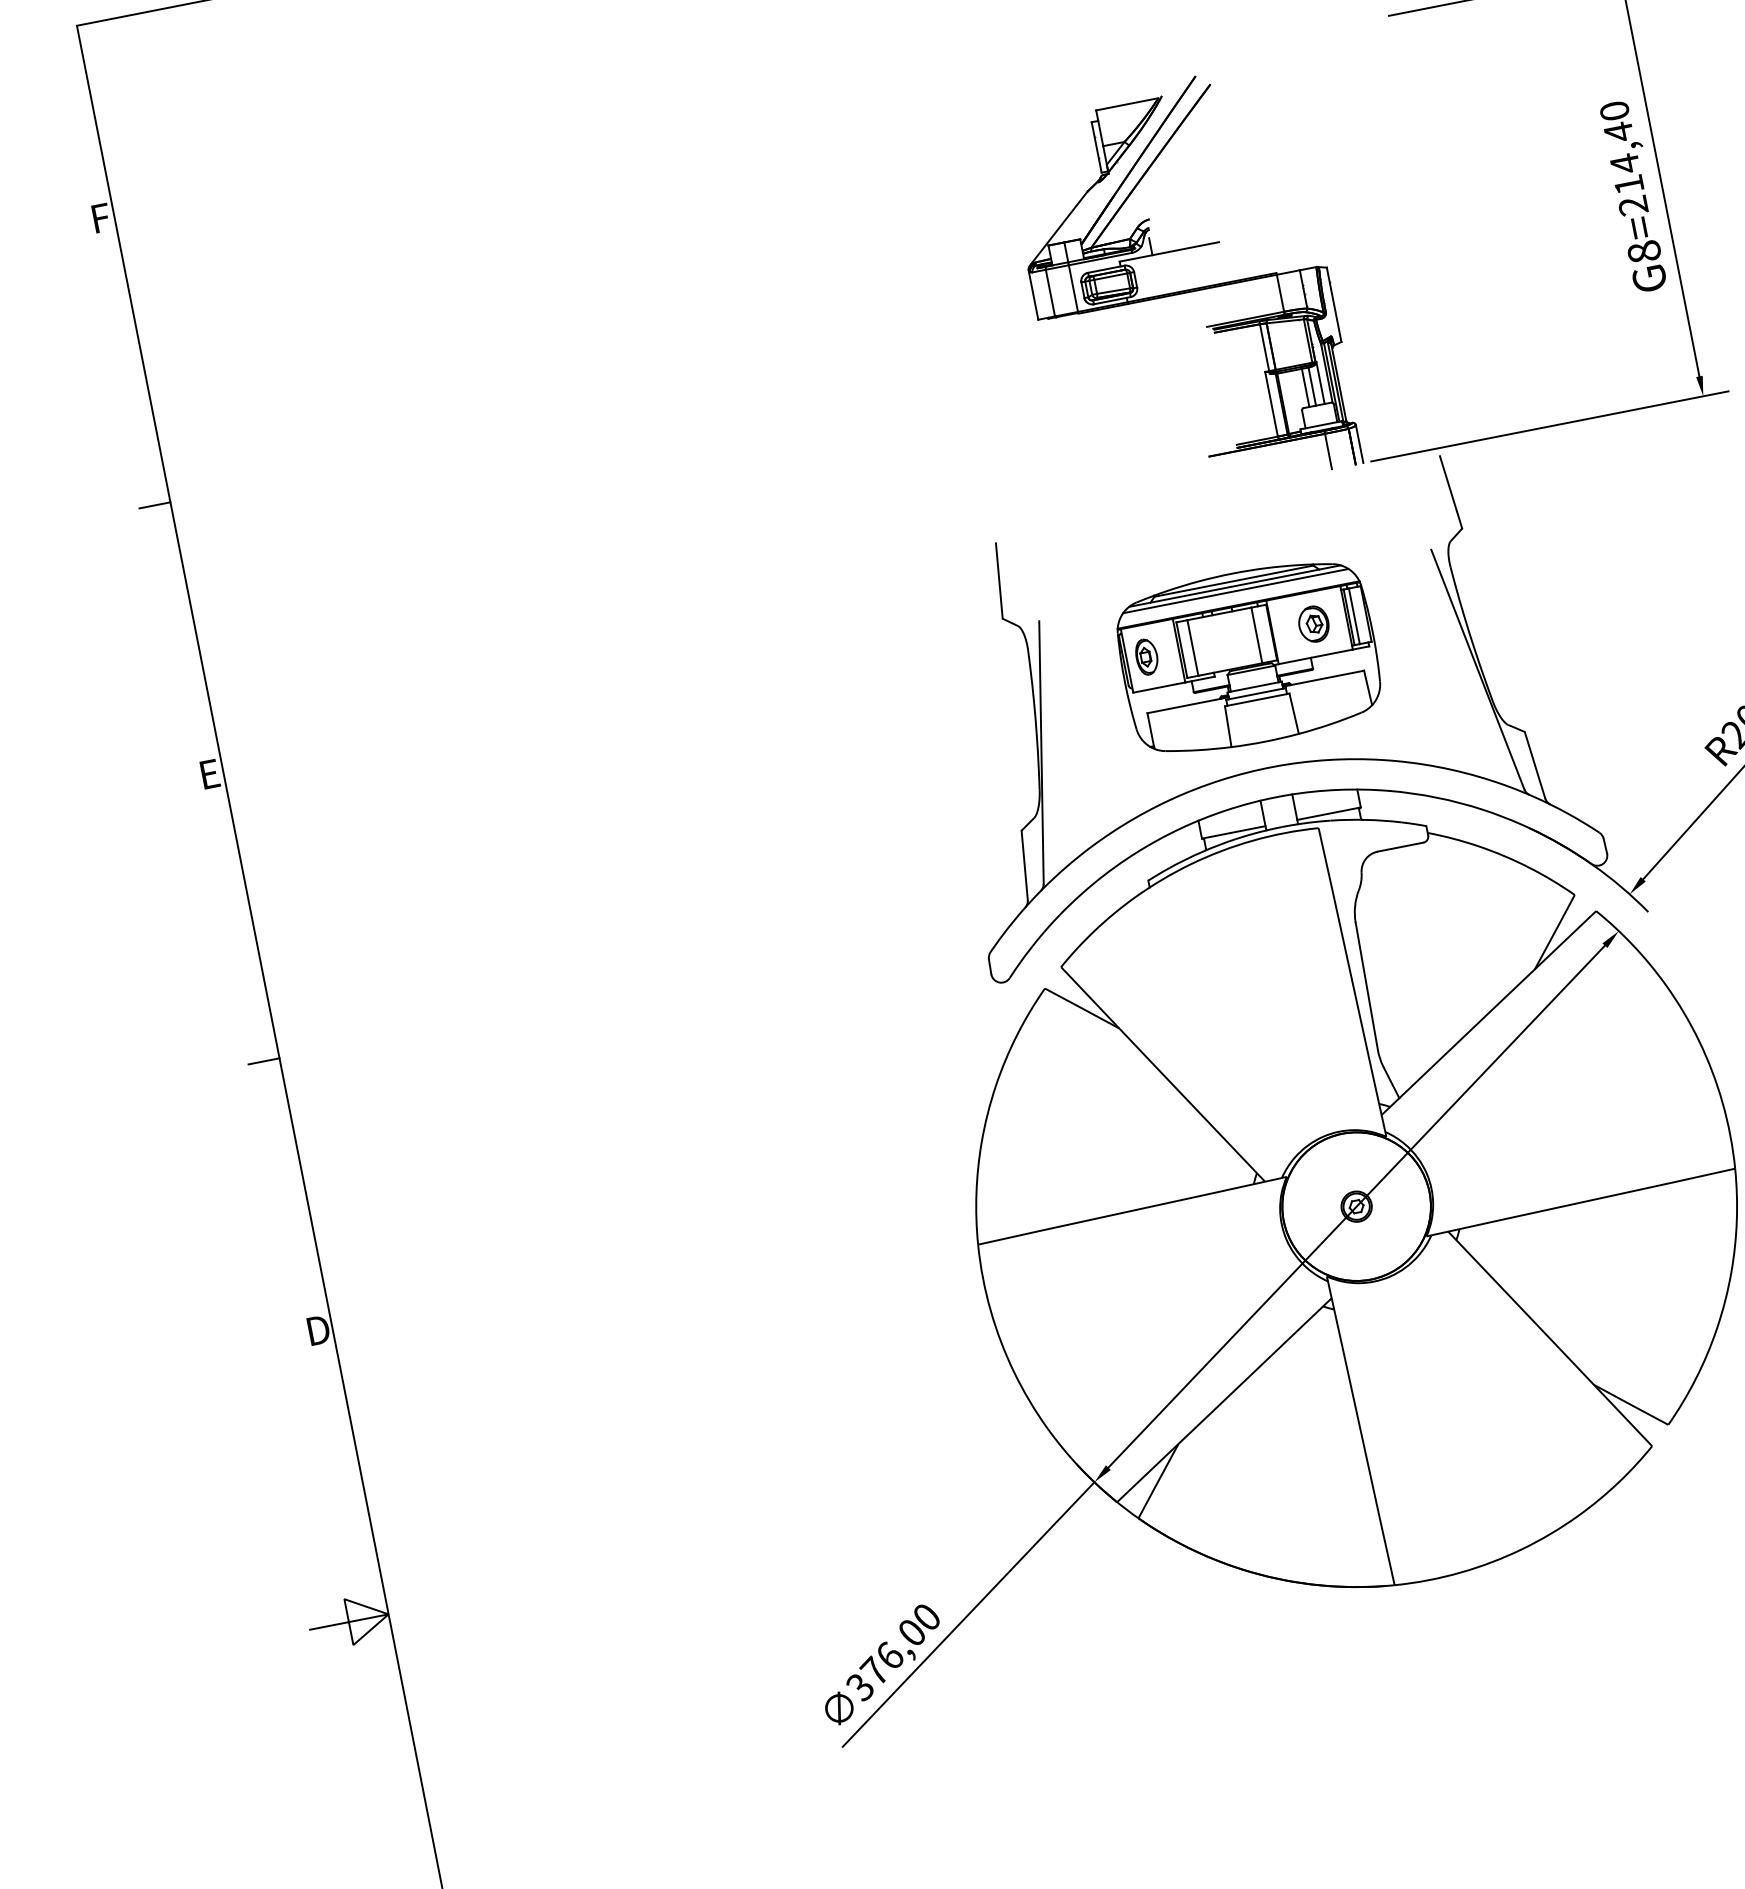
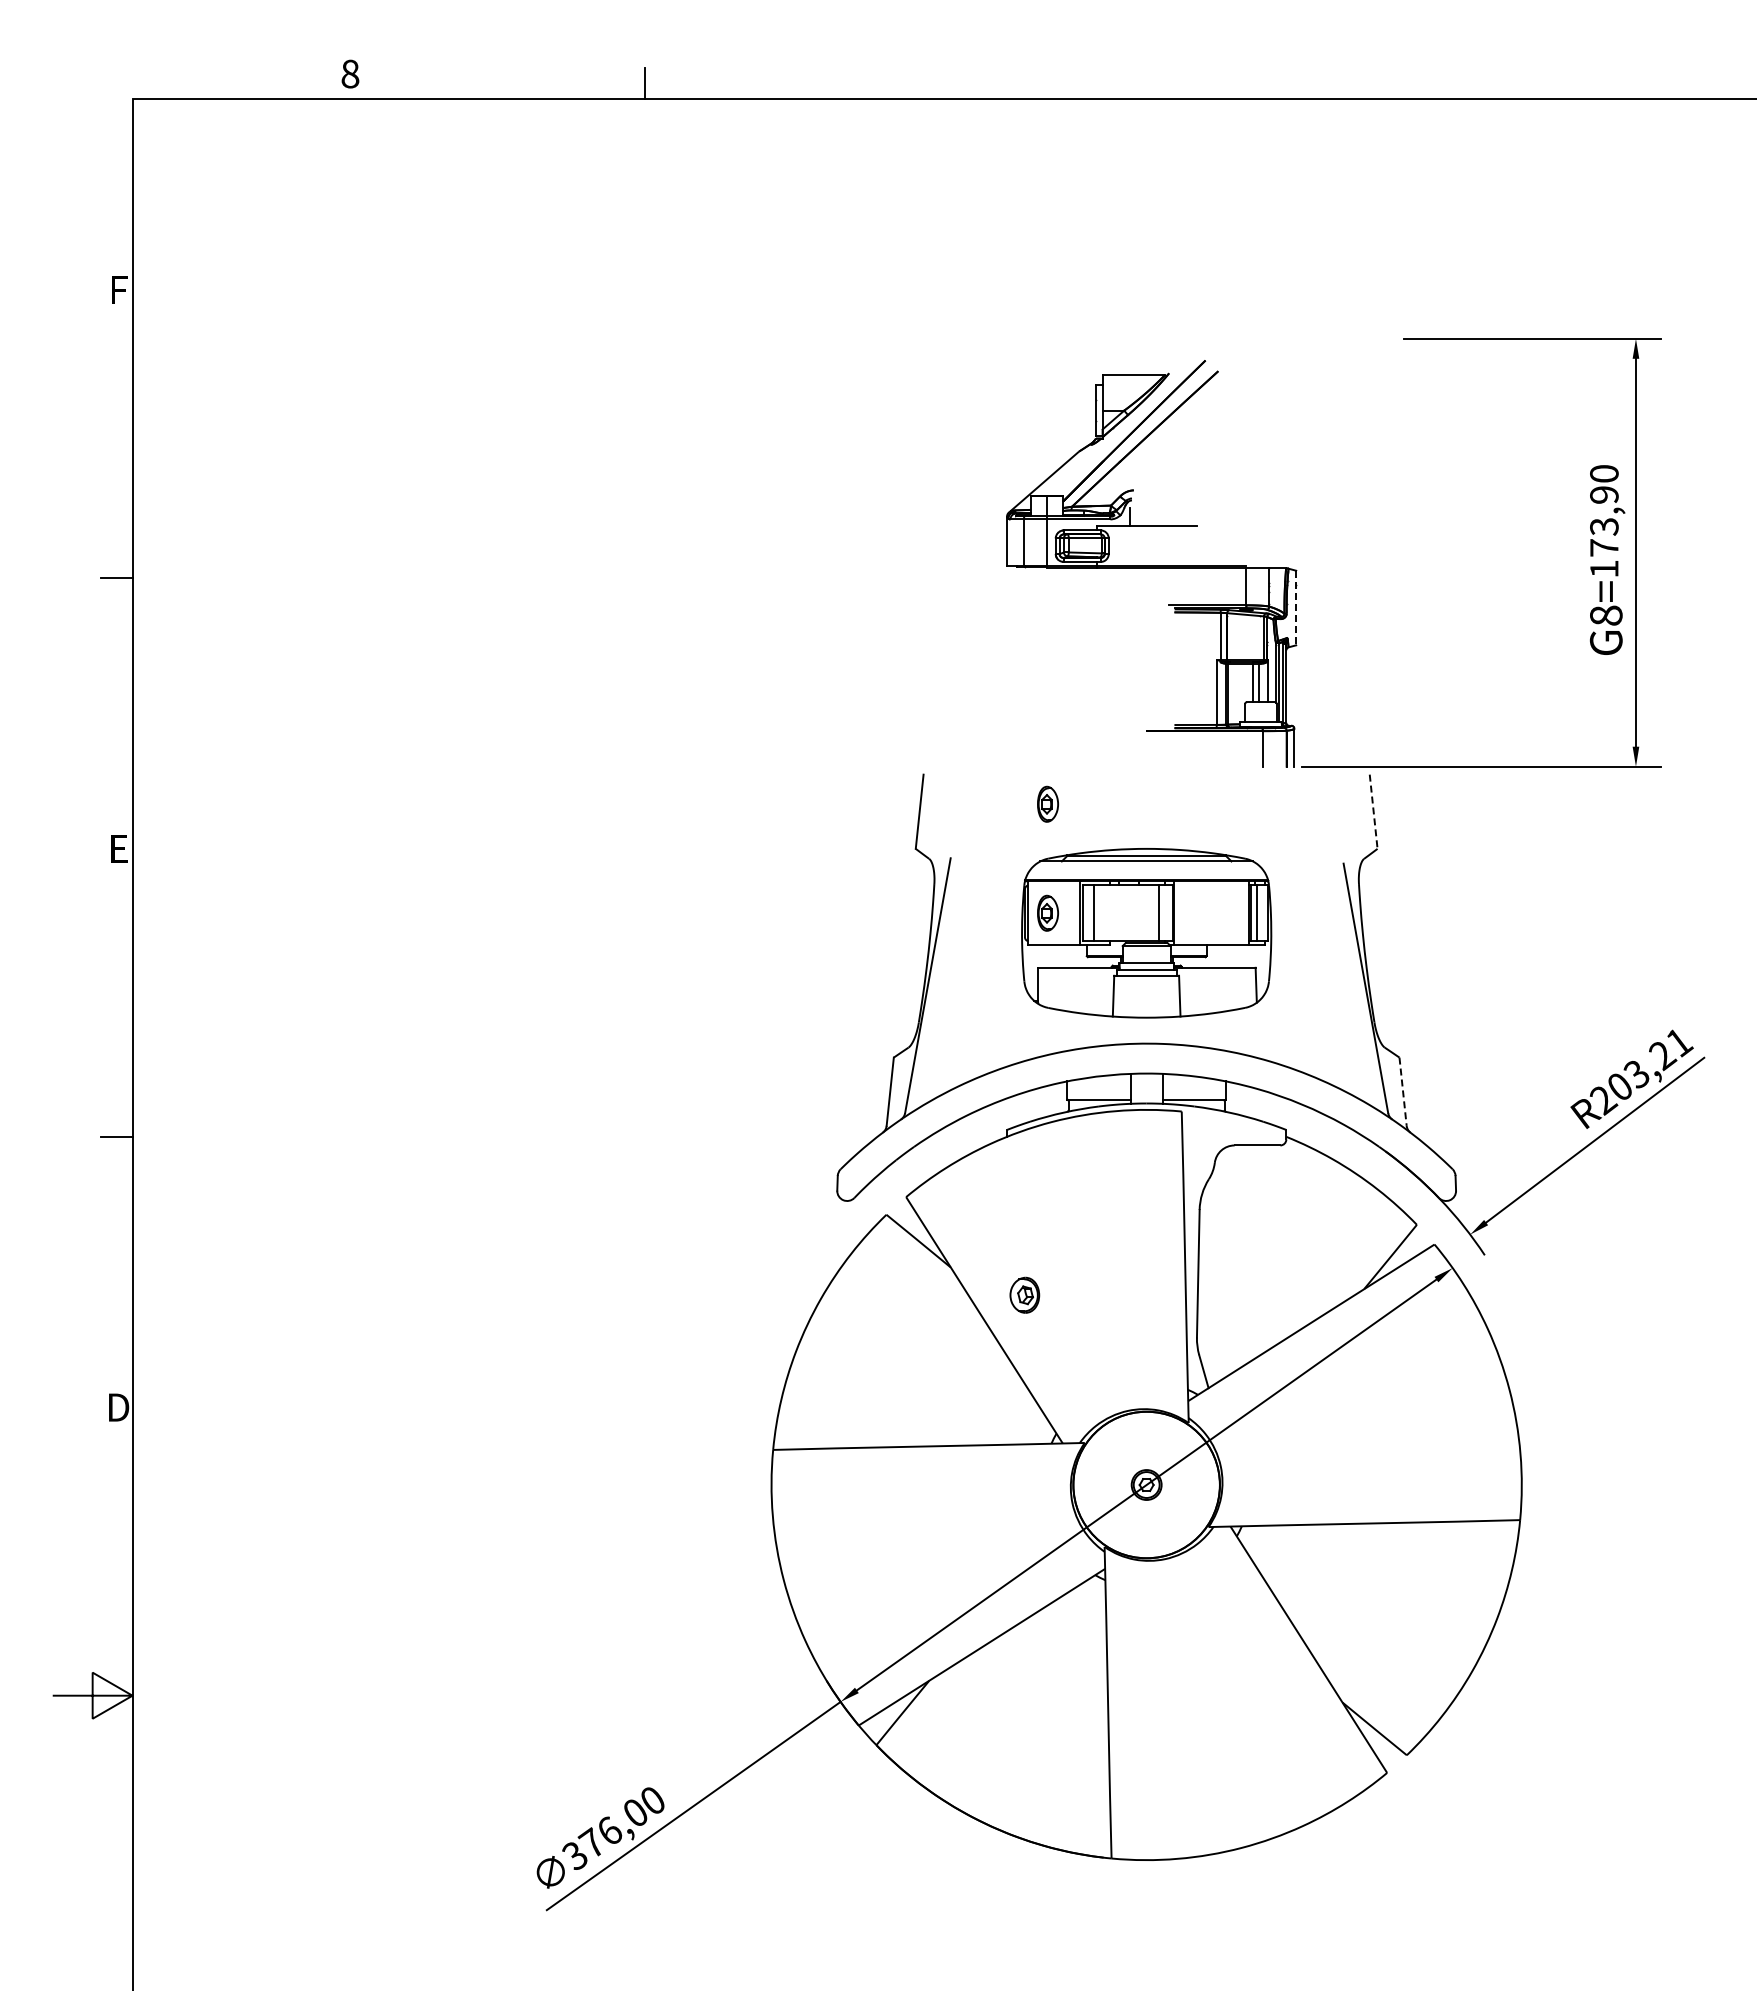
text: (1626, 168) -> (1604, 531), 214,40 -> 173,90
line: (1334, 305) -> (1296, 608), solid -> dashed
line: (1451, 493) -> (1373, 812), solid -> dashed
part: (1124, 547) -> (1047, 803), added
line: (1235, 591) -> (1146, 866), removed
part: (1313, 623) -> (1024, 1294), moved
line: (1535, 765) -> (1403, 1092), solid -> dashed

